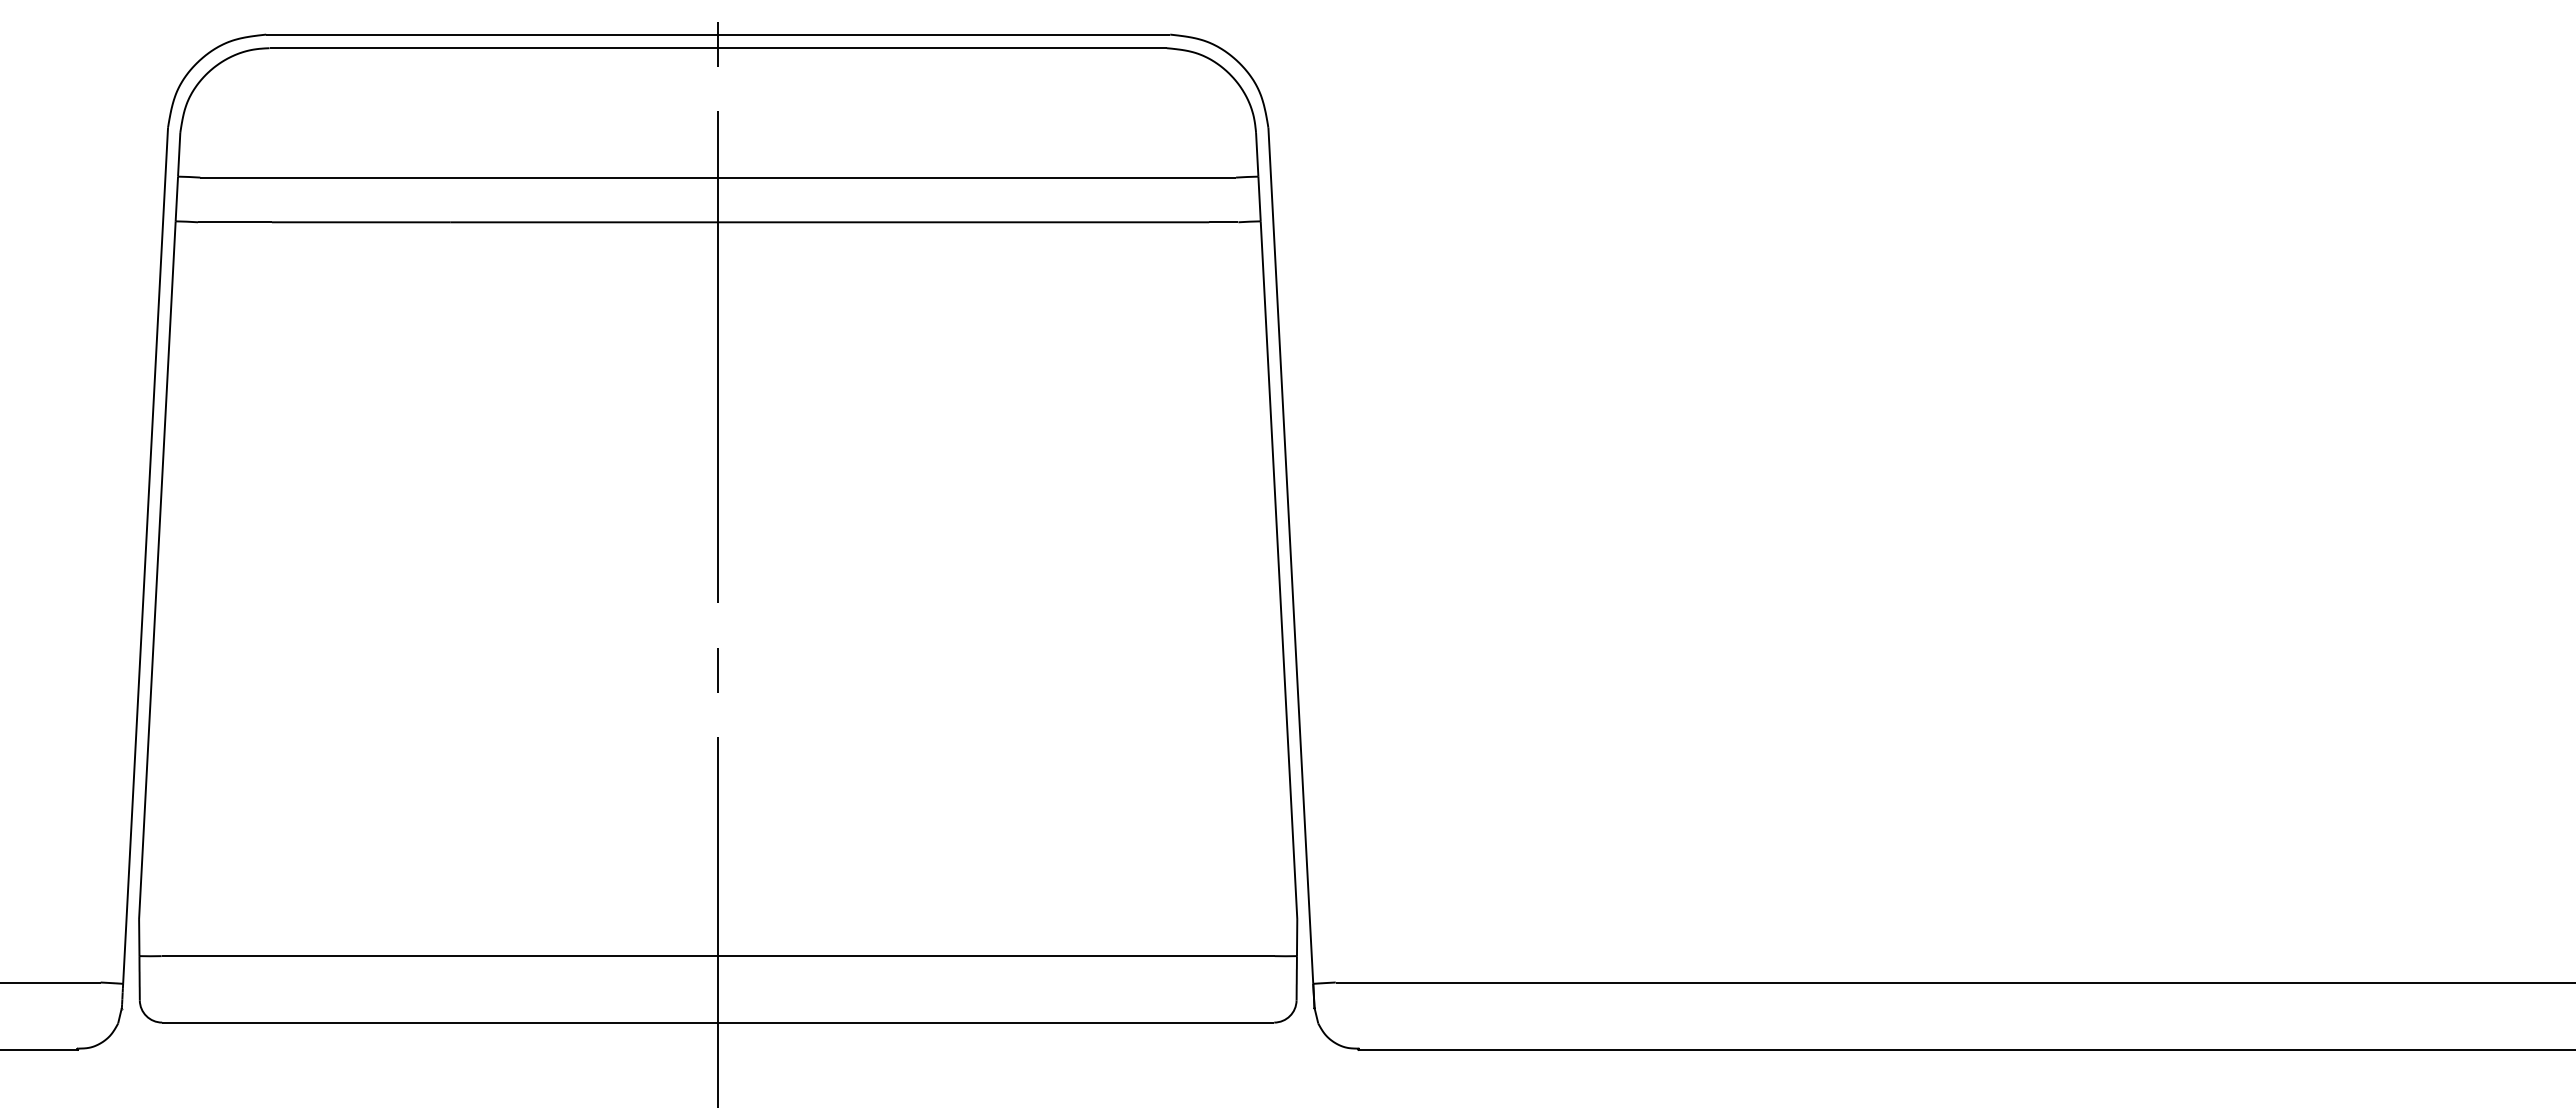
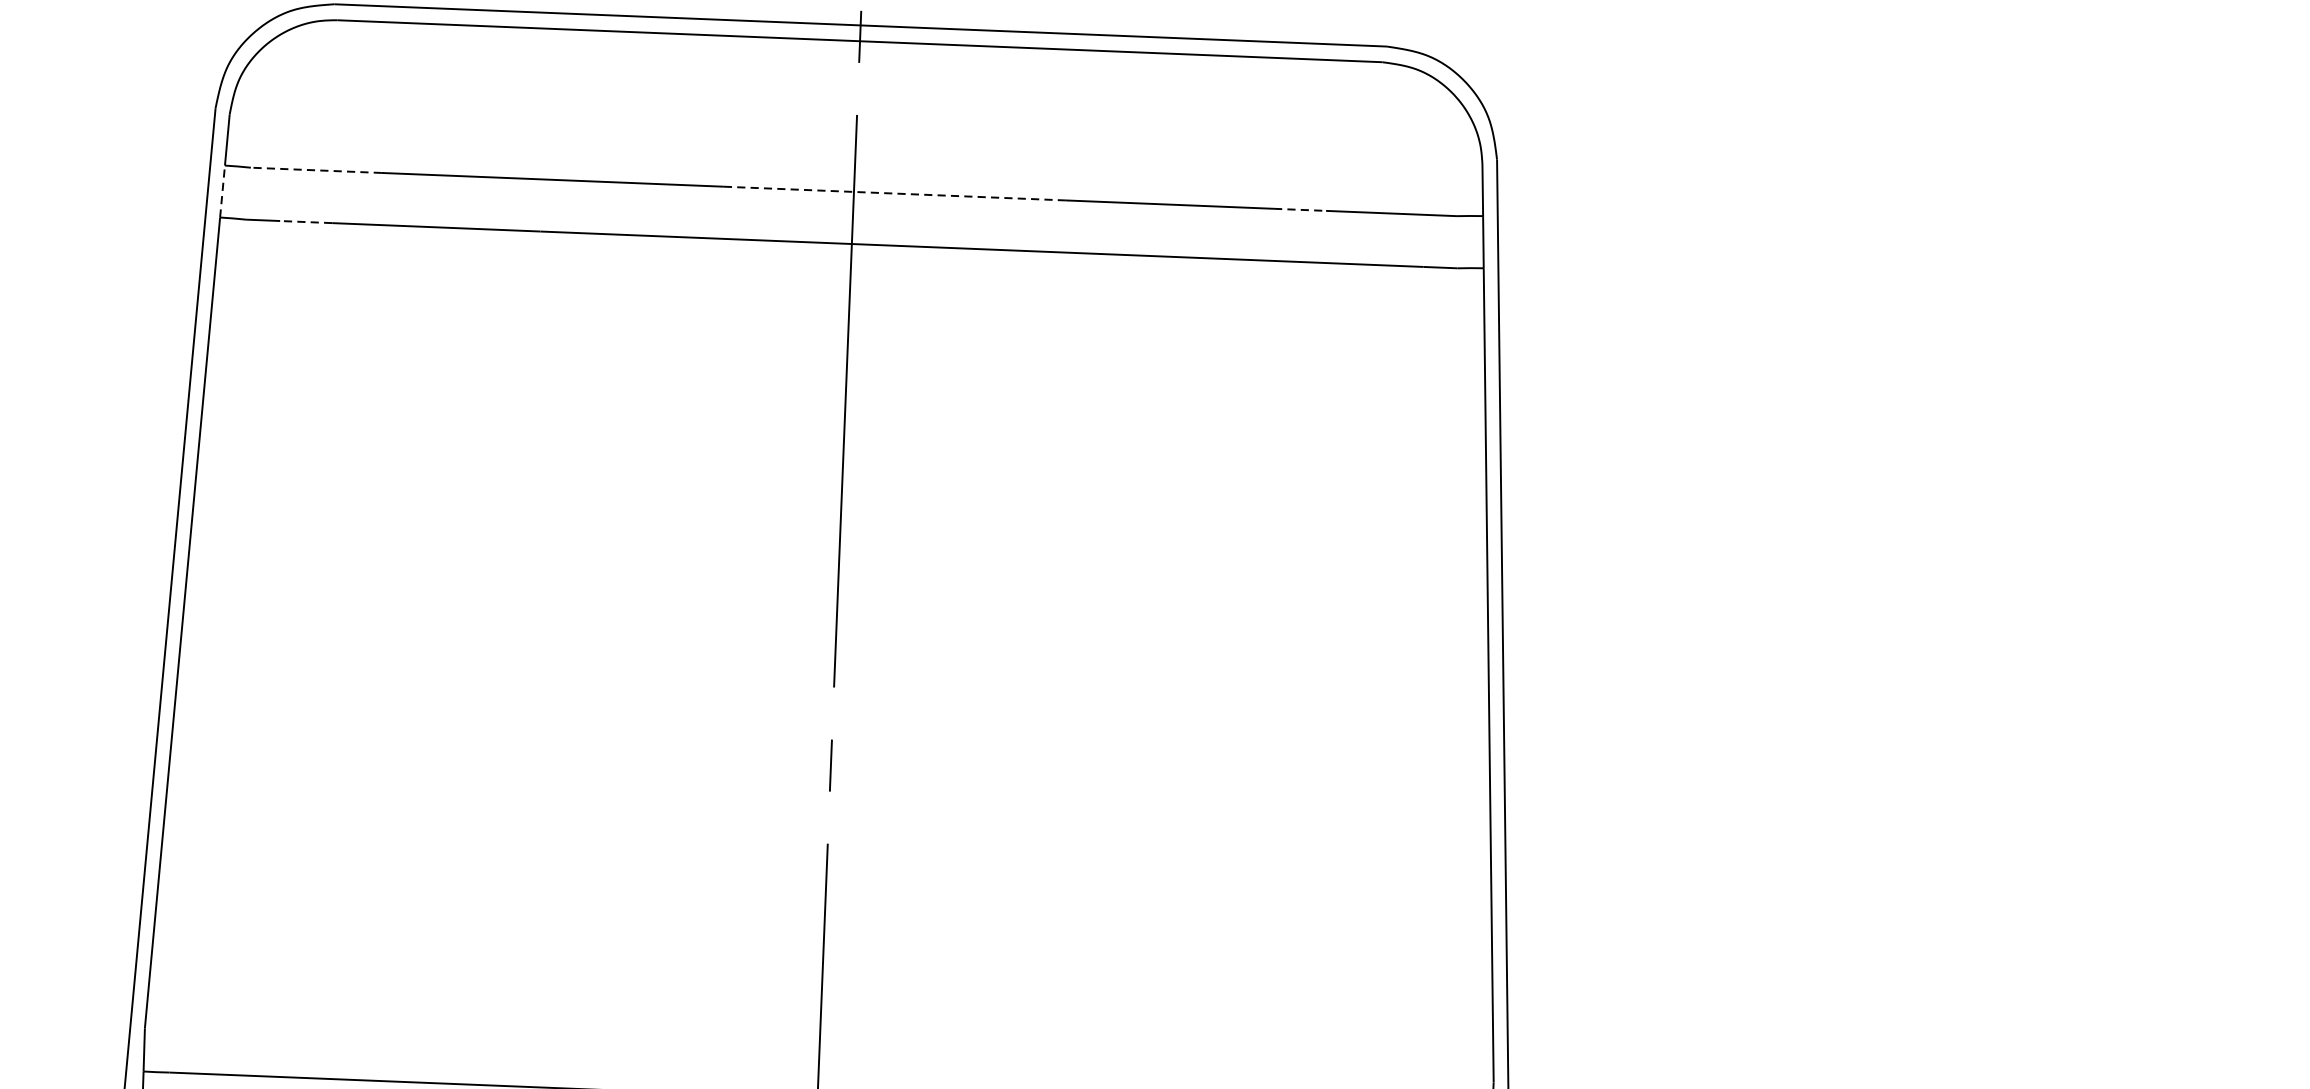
line: (256, 177) -> (316, 170), solid -> dashed
line: (753, 177) -> (895, 193), solid -> dashed
line: (1101, 177) -> (1300, 209), solid -> dashed
line: (176, 198) -> (222, 190), solid -> dashed
line: (249, 222) -> (306, 222), solid -> dashed

